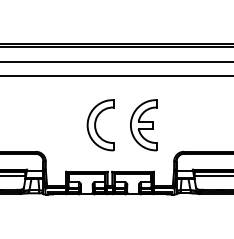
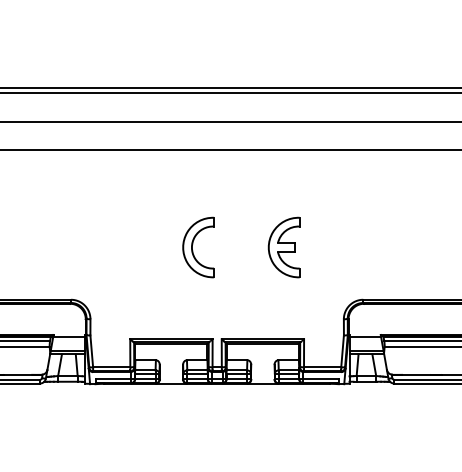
part: (100, 125) -> (198, 247), size x0.6
part: (143, 125) -> (283, 247), size x0.6

